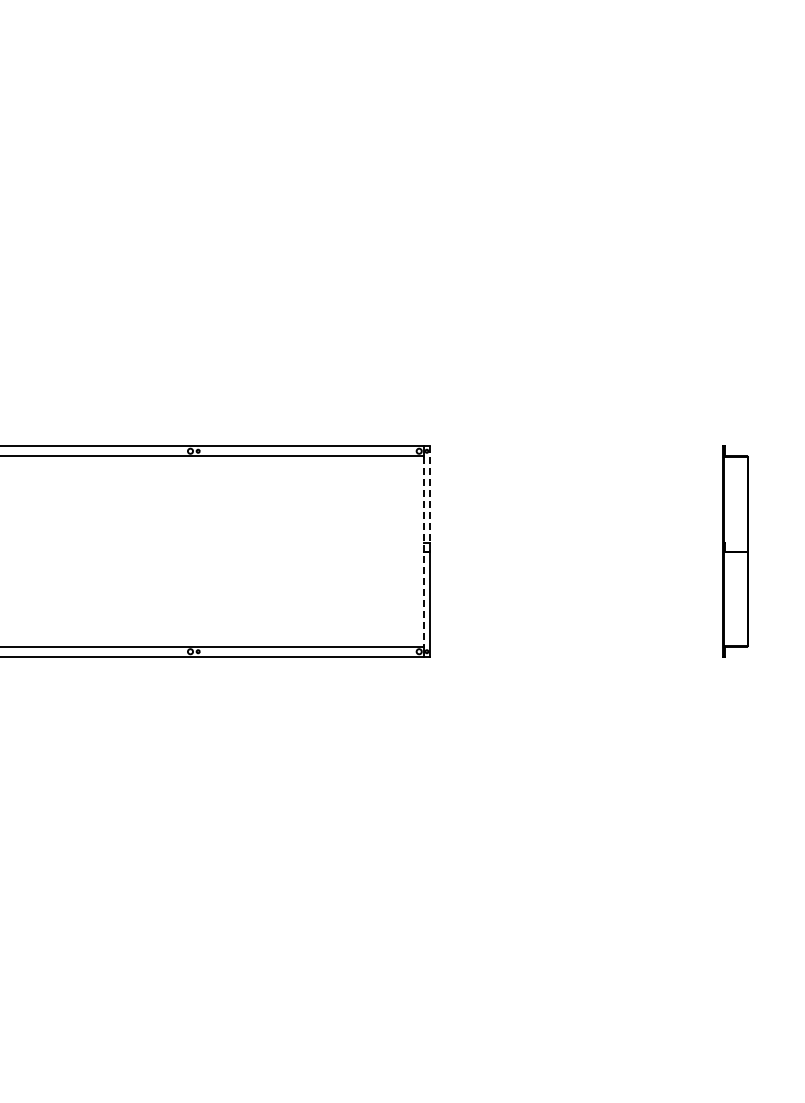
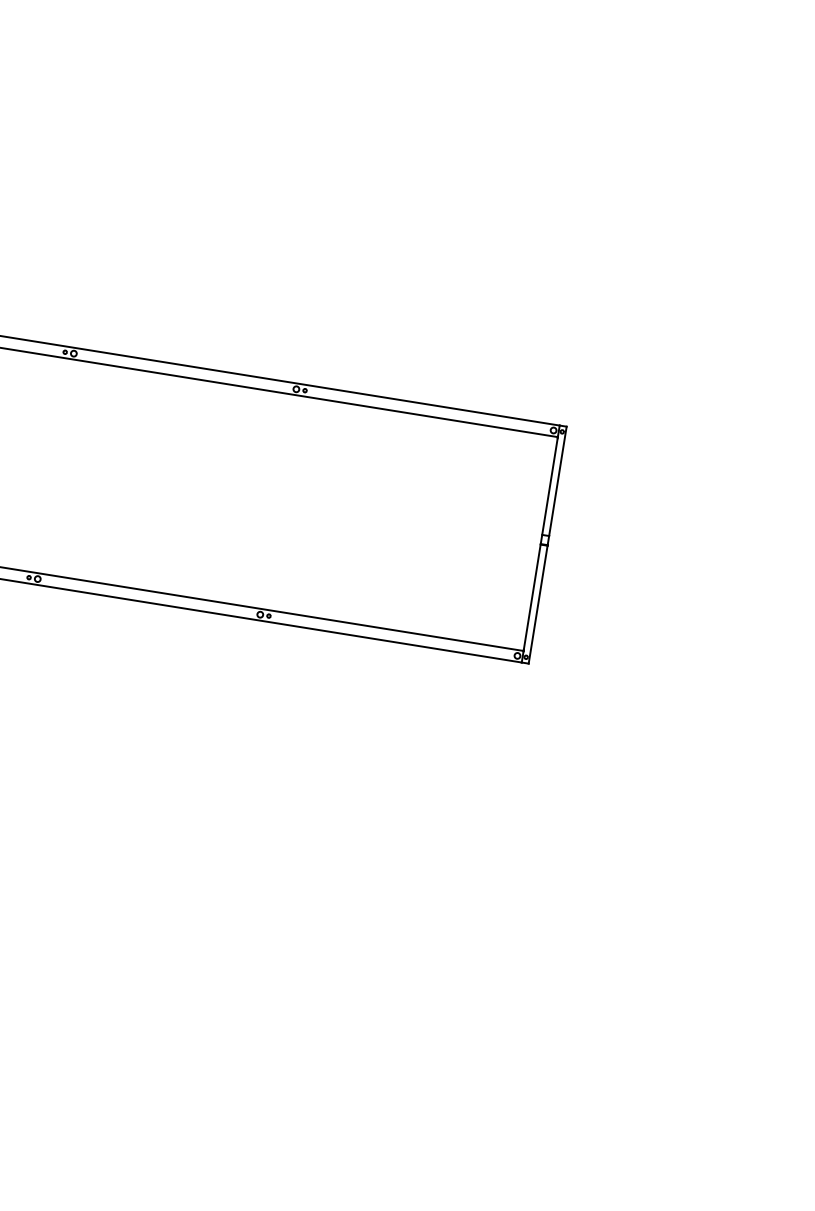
line: (430, 494) -> (558, 481), dashed -> solid
line: (423, 552) -> (540, 545), dashed -> solid

